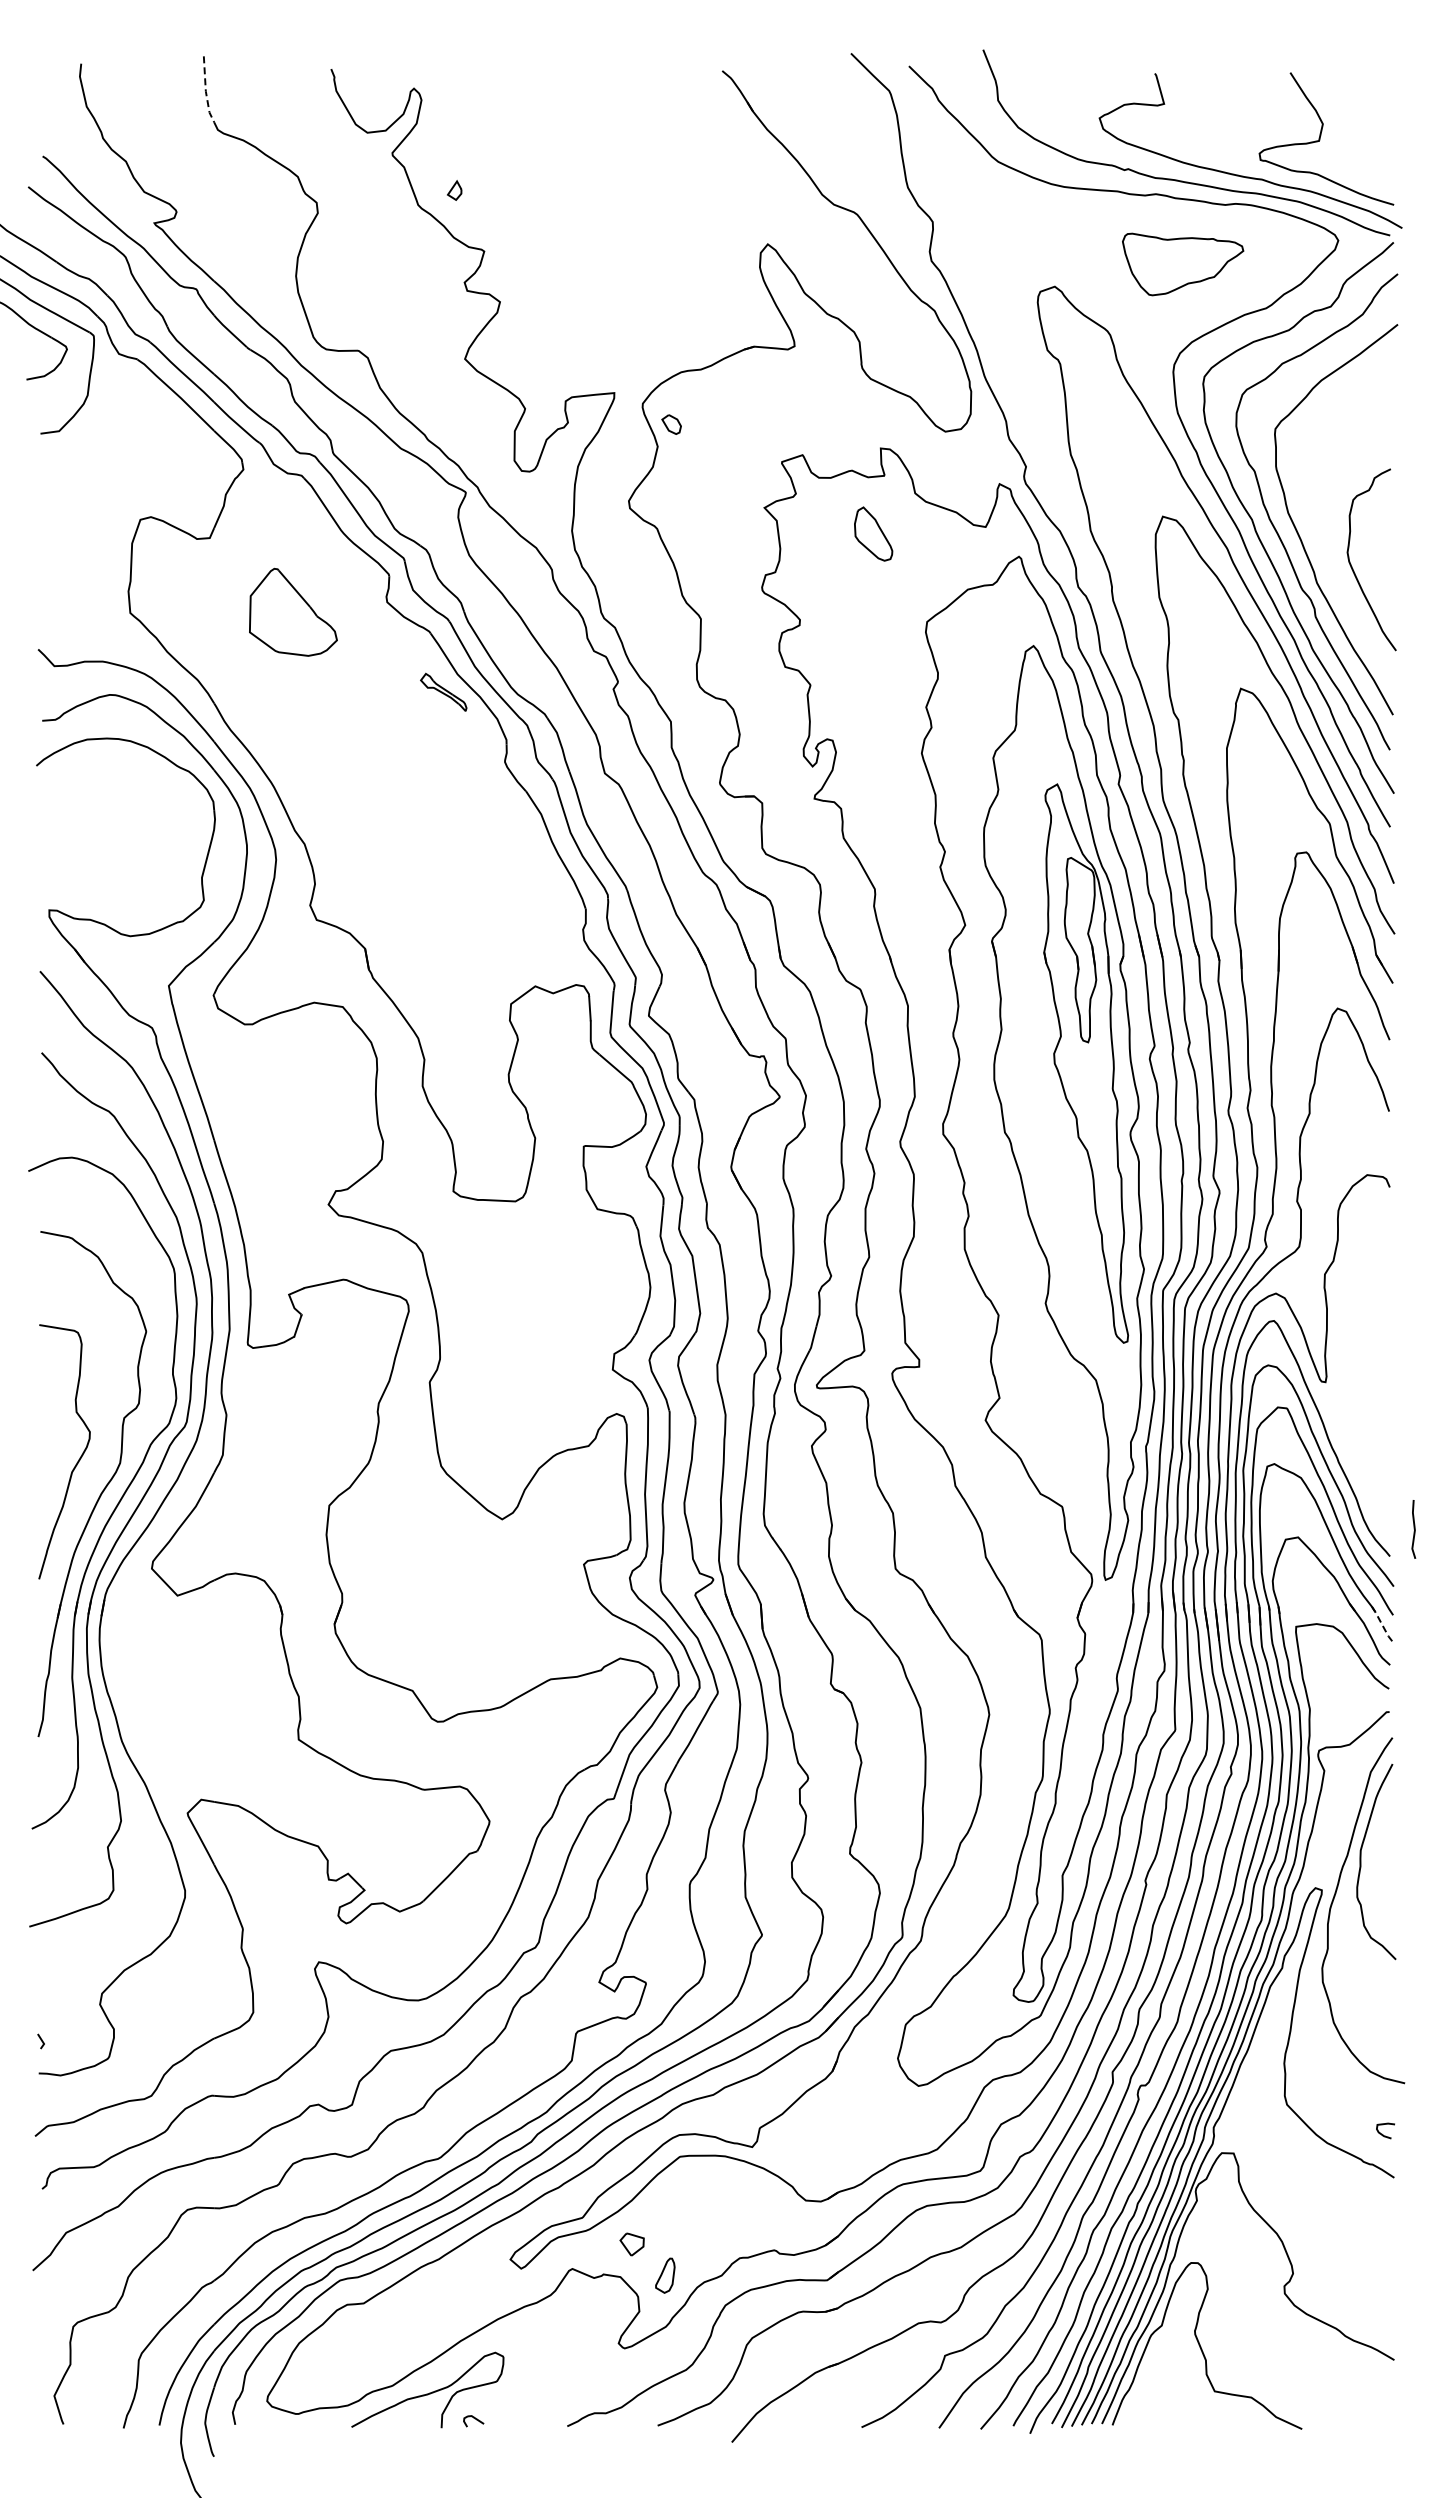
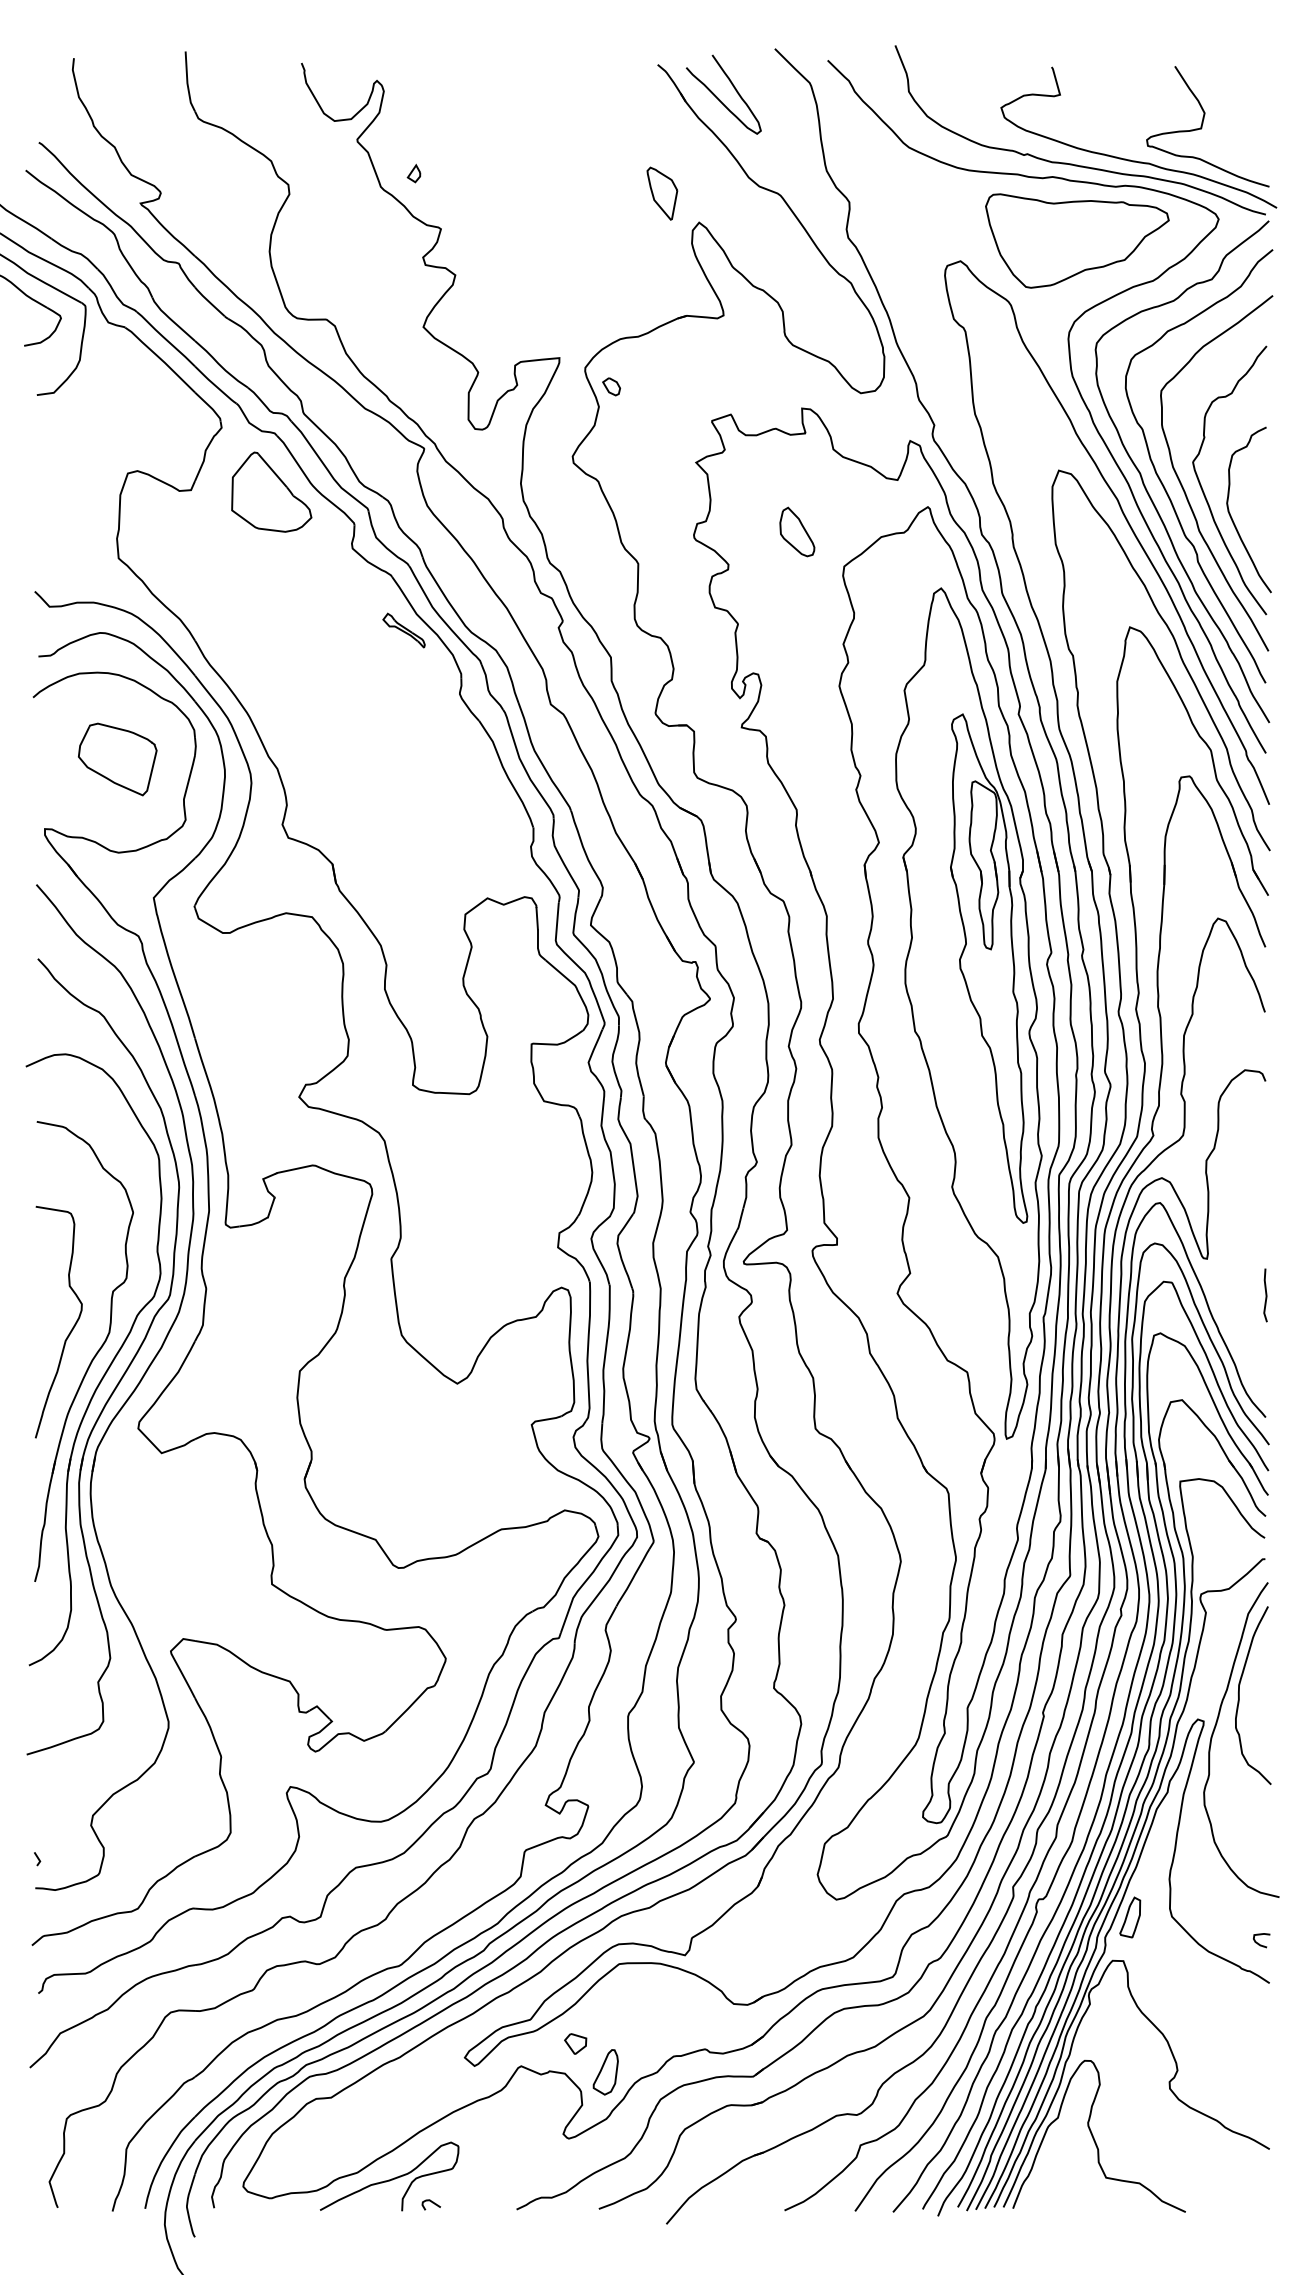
line: (205, 91) -> (187, 83), dashed -> solid
curve: (789, 108) -> (718, 98), added
part: (727, 212) -> (662, 193), added
part: (1182, 264) -> (1076, 241), size x1.67
part: (873, 533) -> (797, 531), moved
curve: (1321, 537) -> (1203, 489), added
part: (293, 611) -> (271, 491), moved
part: (128, 833) -> (117, 759), added
line: (1413, 1528) -> (1265, 1294), moved
line: (1382, 1625) -> (1258, 1480), dashed -> solid
part: (1240, 2105) -> (1129, 1917), added
part: (665, 2275) -> (606, 2072), size x1.43

